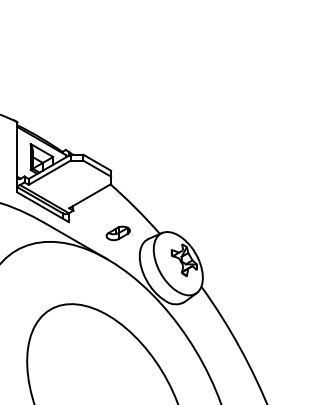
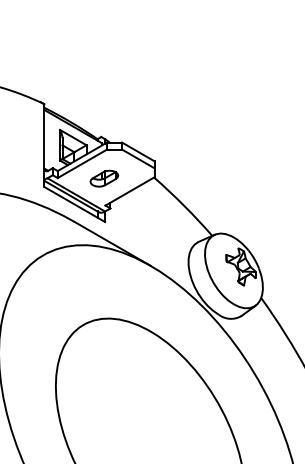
part: (117, 233) -> (103, 178), moved

